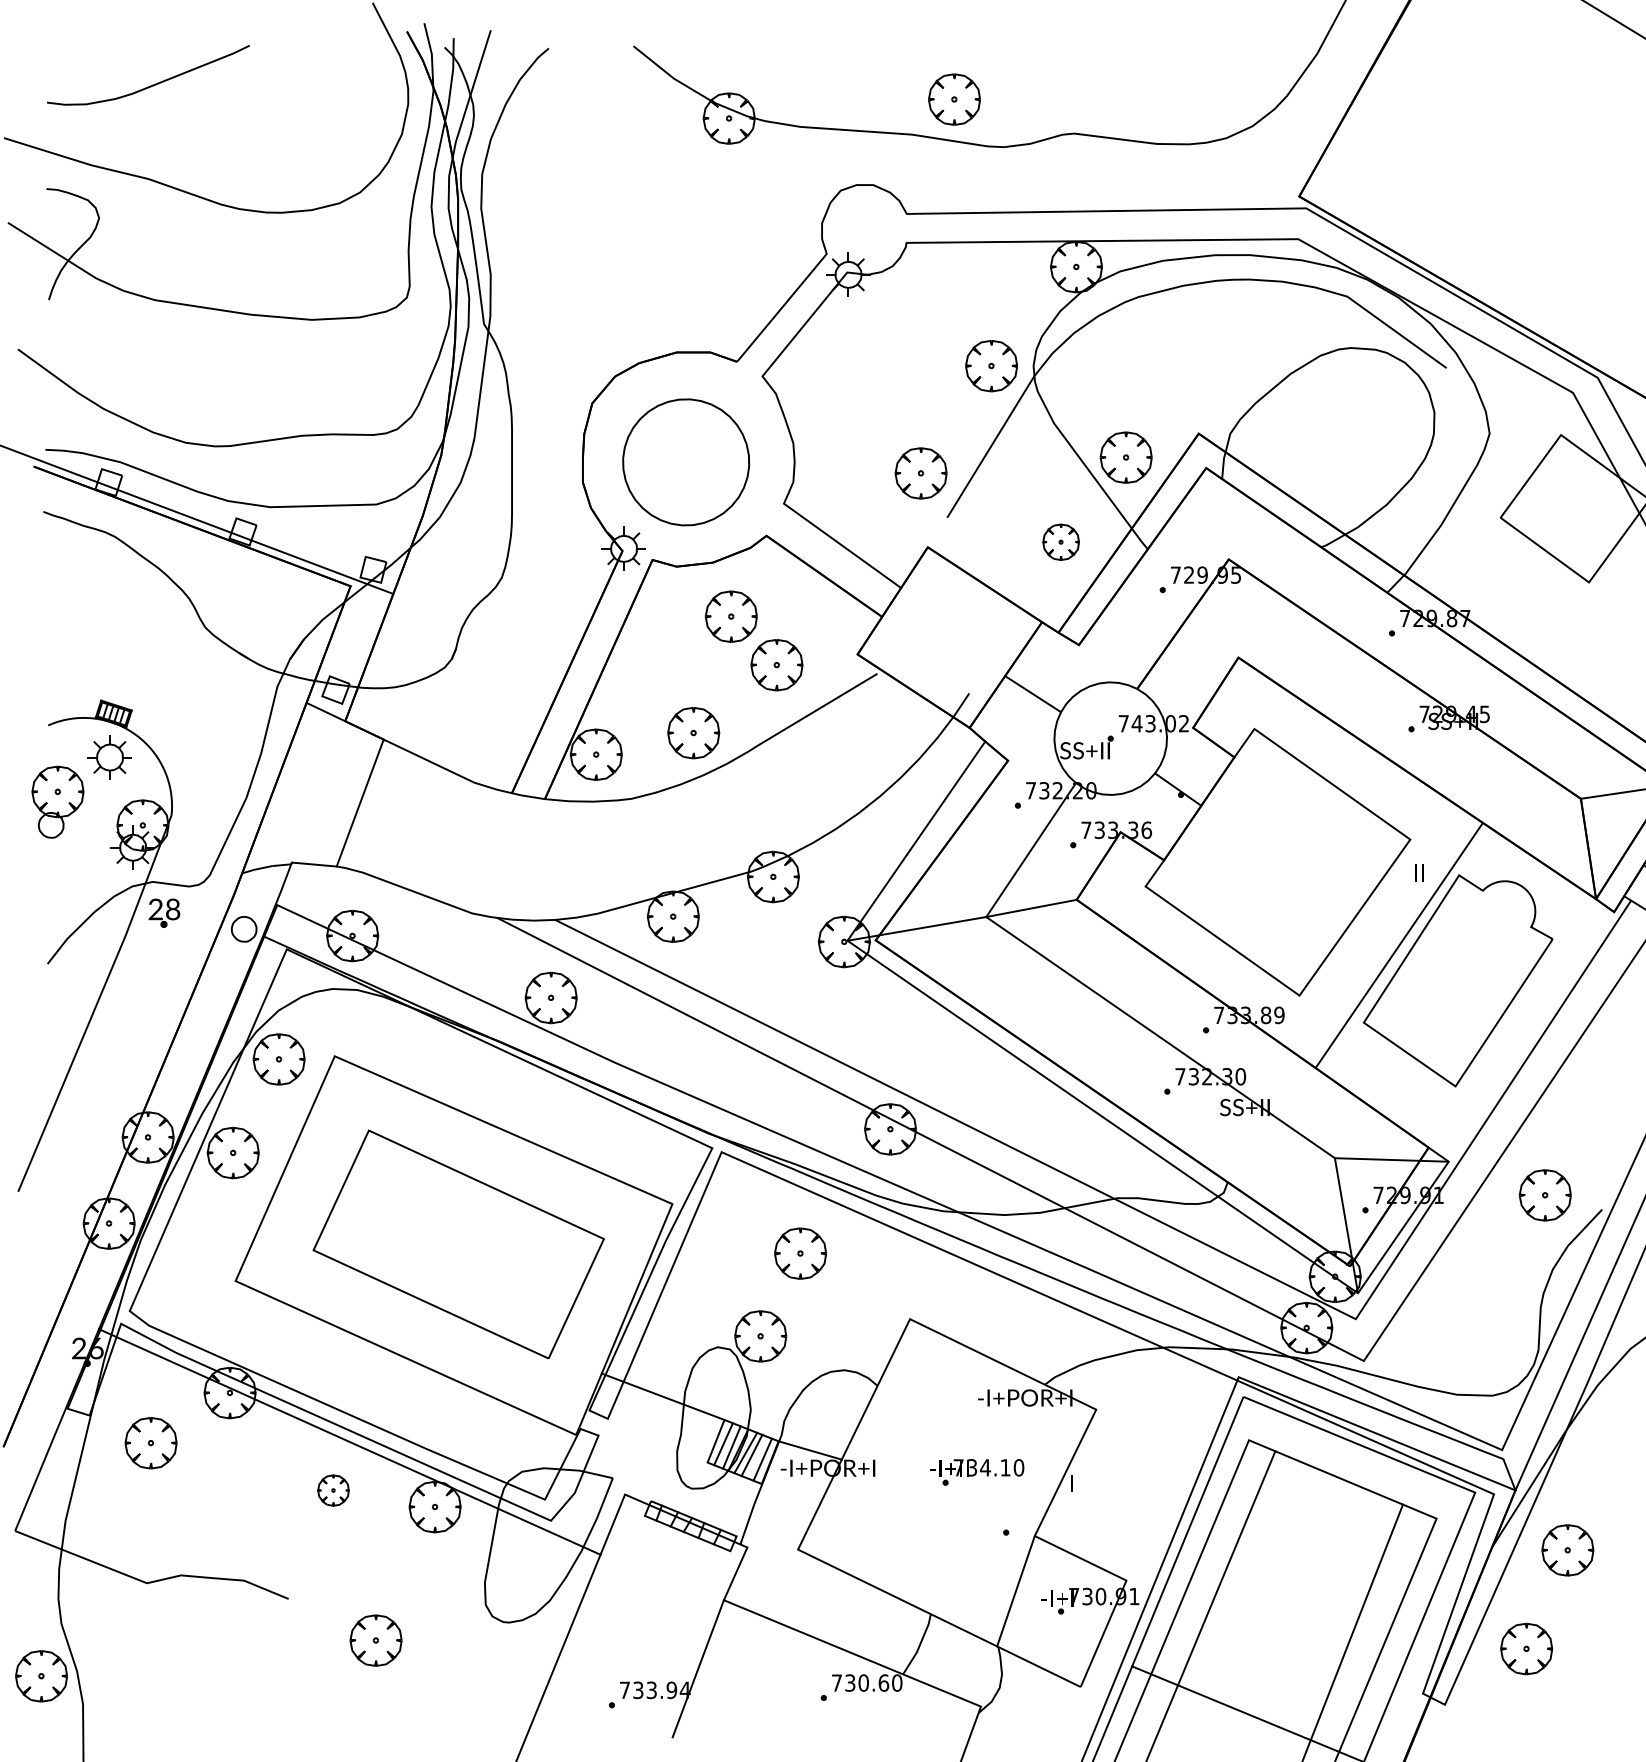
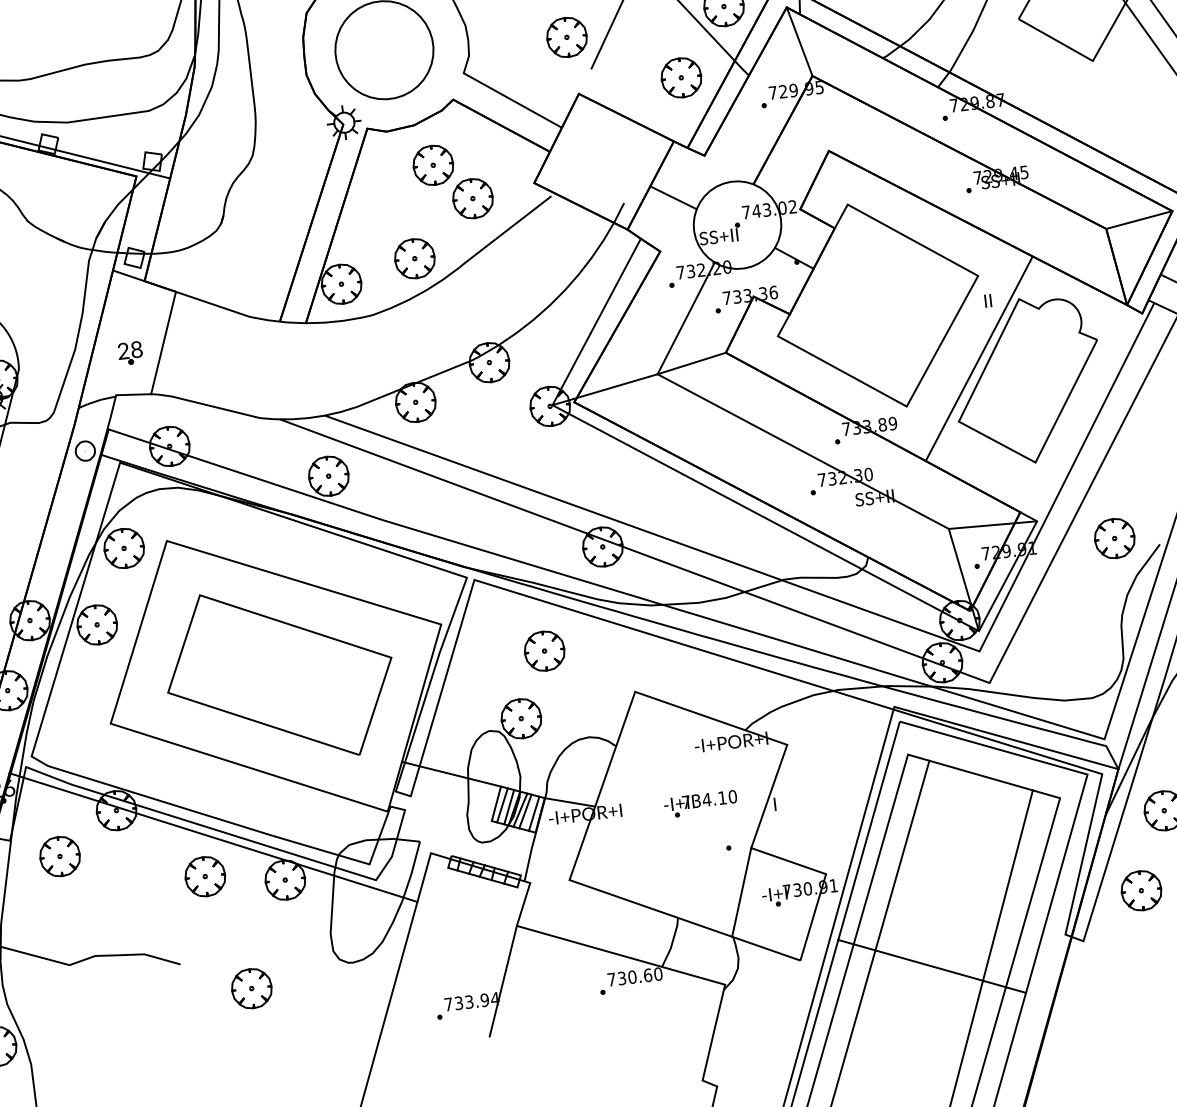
line: (1217, 513) -> (799, 41), added
part: (1060, 542) -> (680, 78), size x1.43
part: (164, 912) -> (130, 352), moved
part: (333, 1490) -> (205, 876), size x1.67

